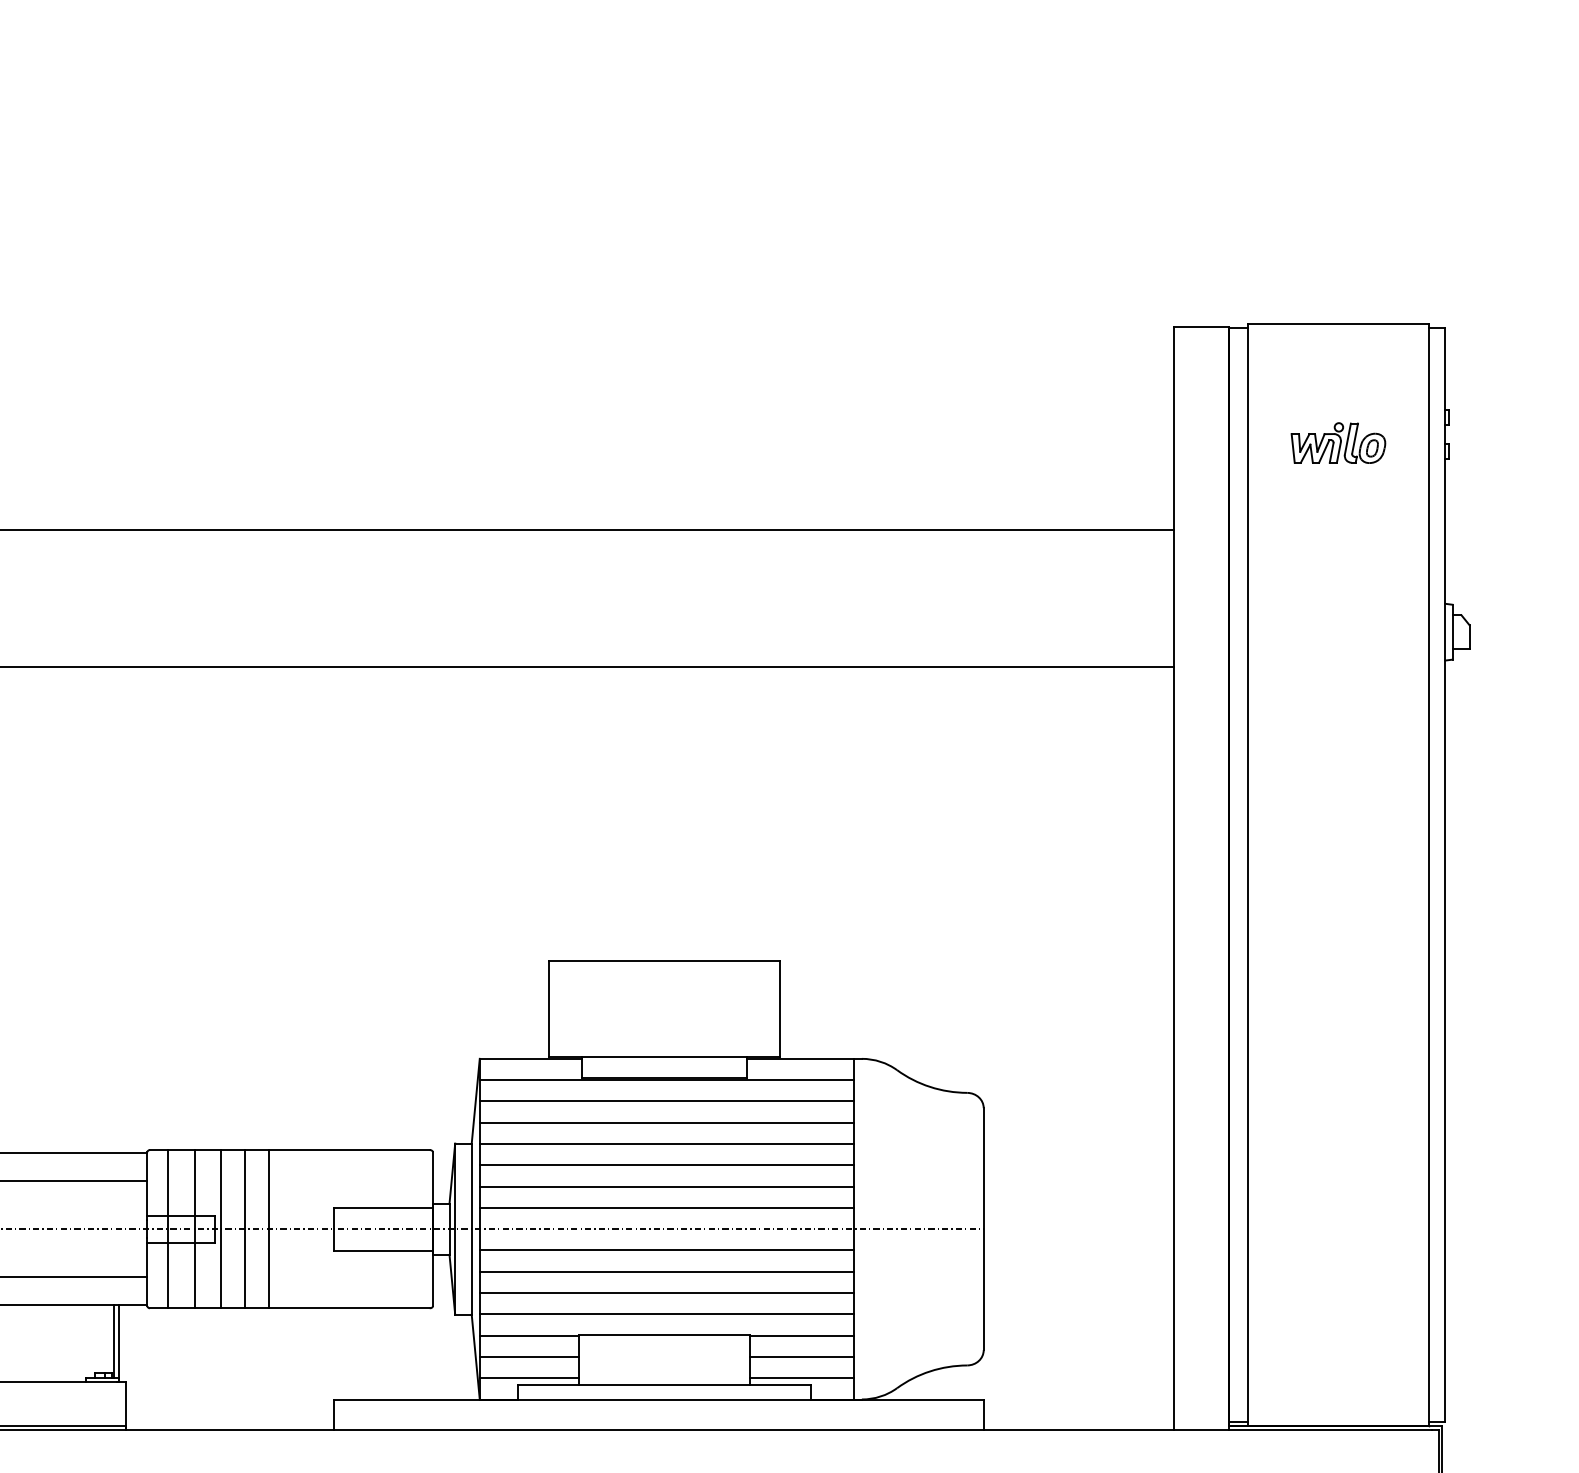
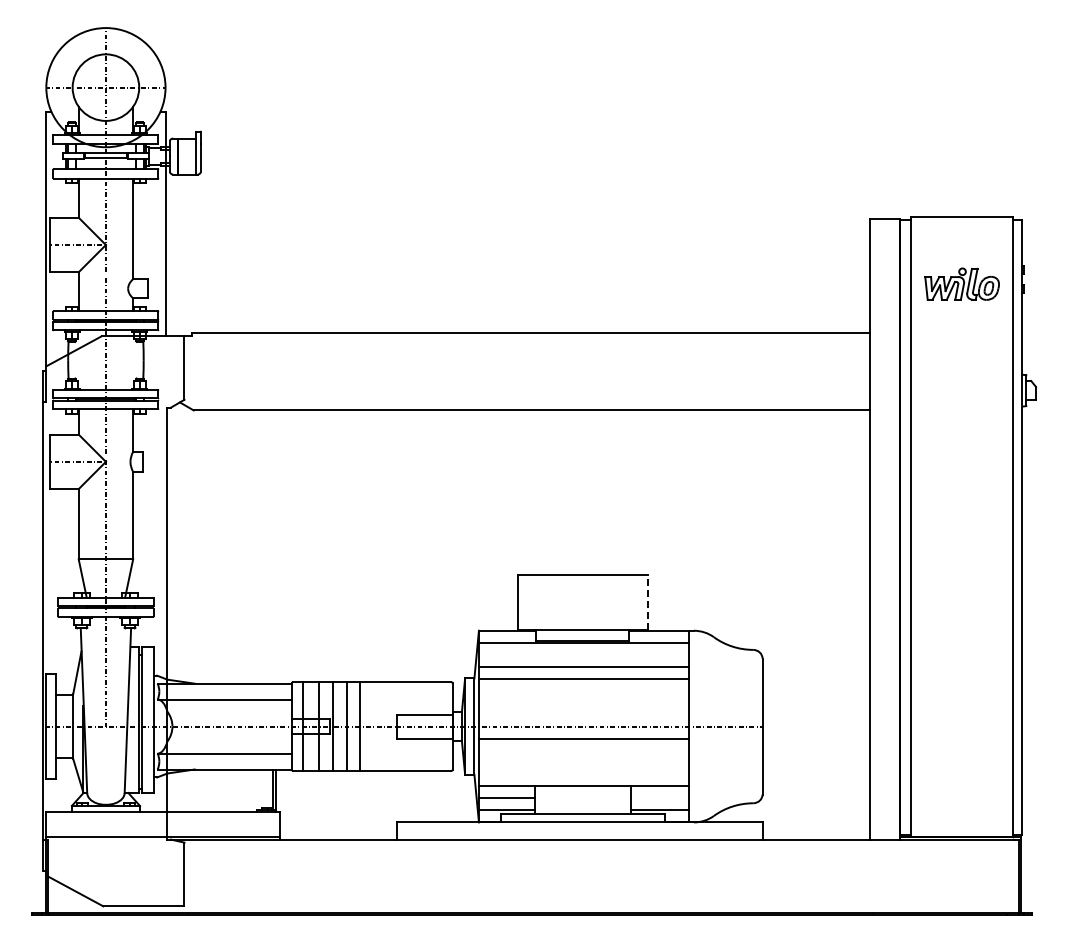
part: (1337, 443) -> (961, 284), size x1.4
line: (781, 1008) -> (648, 602), solid -> dashed
line: (665, 1101) -> (583, 654), removed
line: (665, 1165) -> (583, 690), removed
line: (665, 1186) -> (583, 702), removed
line: (665, 1207) -> (583, 714), removed
line: (665, 1271) -> (583, 750), removed
line: (665, 1292) -> (583, 762), removed
line: (665, 1314) -> (583, 774), removed
line: (800, 1356) -> (659, 798), removed

